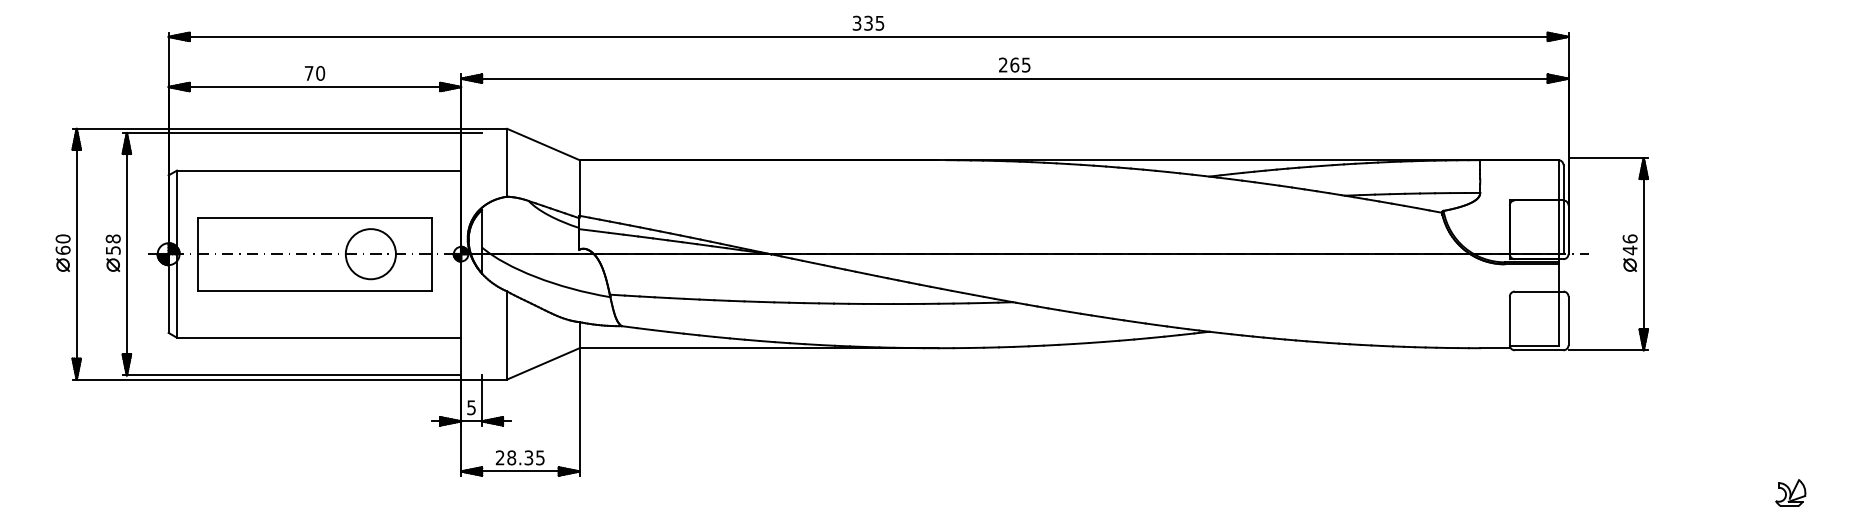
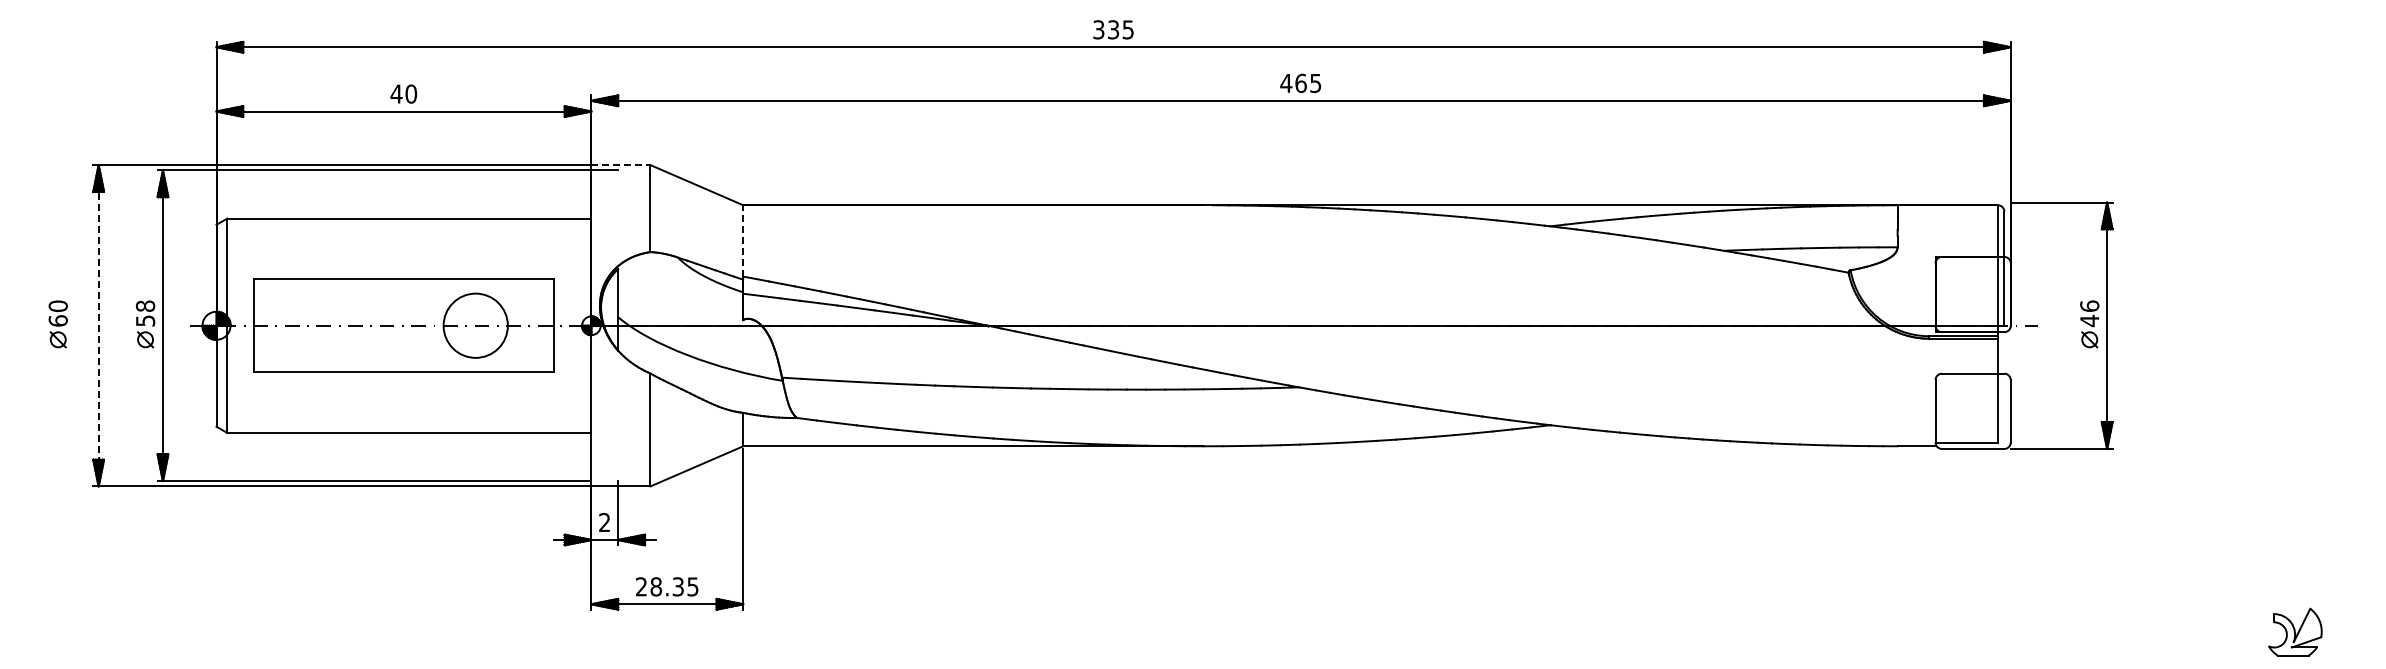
text: (1003, 64) -> (1286, 82), 265 -> 465
text: (309, 72) -> (396, 93), 70 -> 40
line: (483, 129) -> (620, 165), solid -> dashed
line: (579, 187) -> (743, 240), solid -> dashed
part: (62, 253) -> (57, 324), moved
line: (76, 253) -> (98, 325), solid -> dashed
text: (471, 407) -> (604, 522), 5 -> 2
part: (1790, 492) -> (2295, 631), size x1.4

